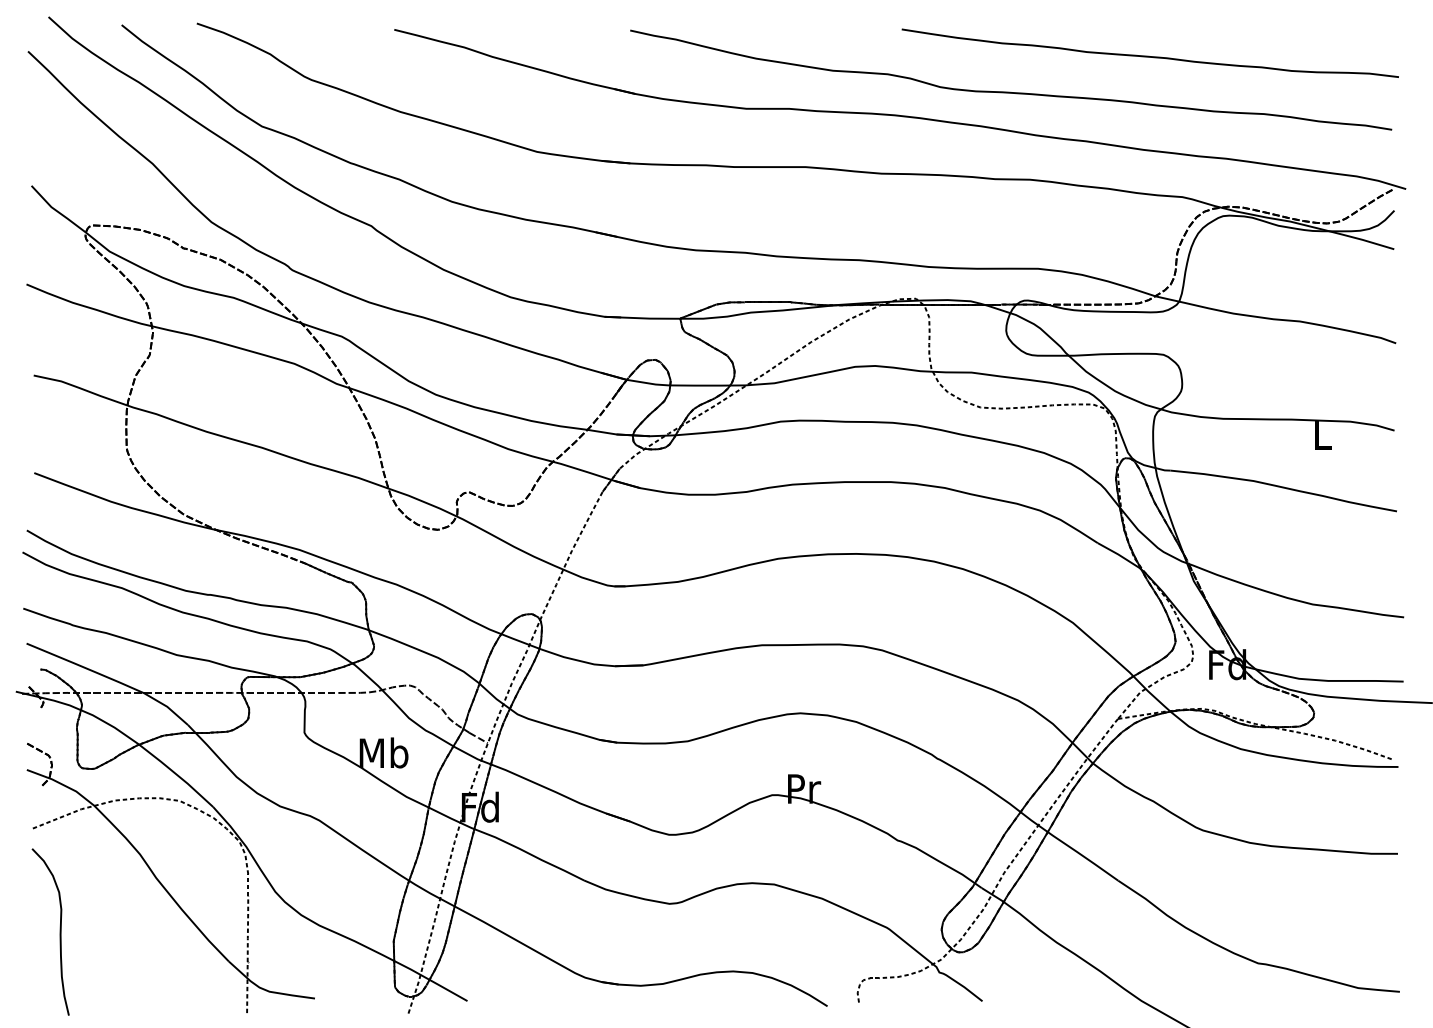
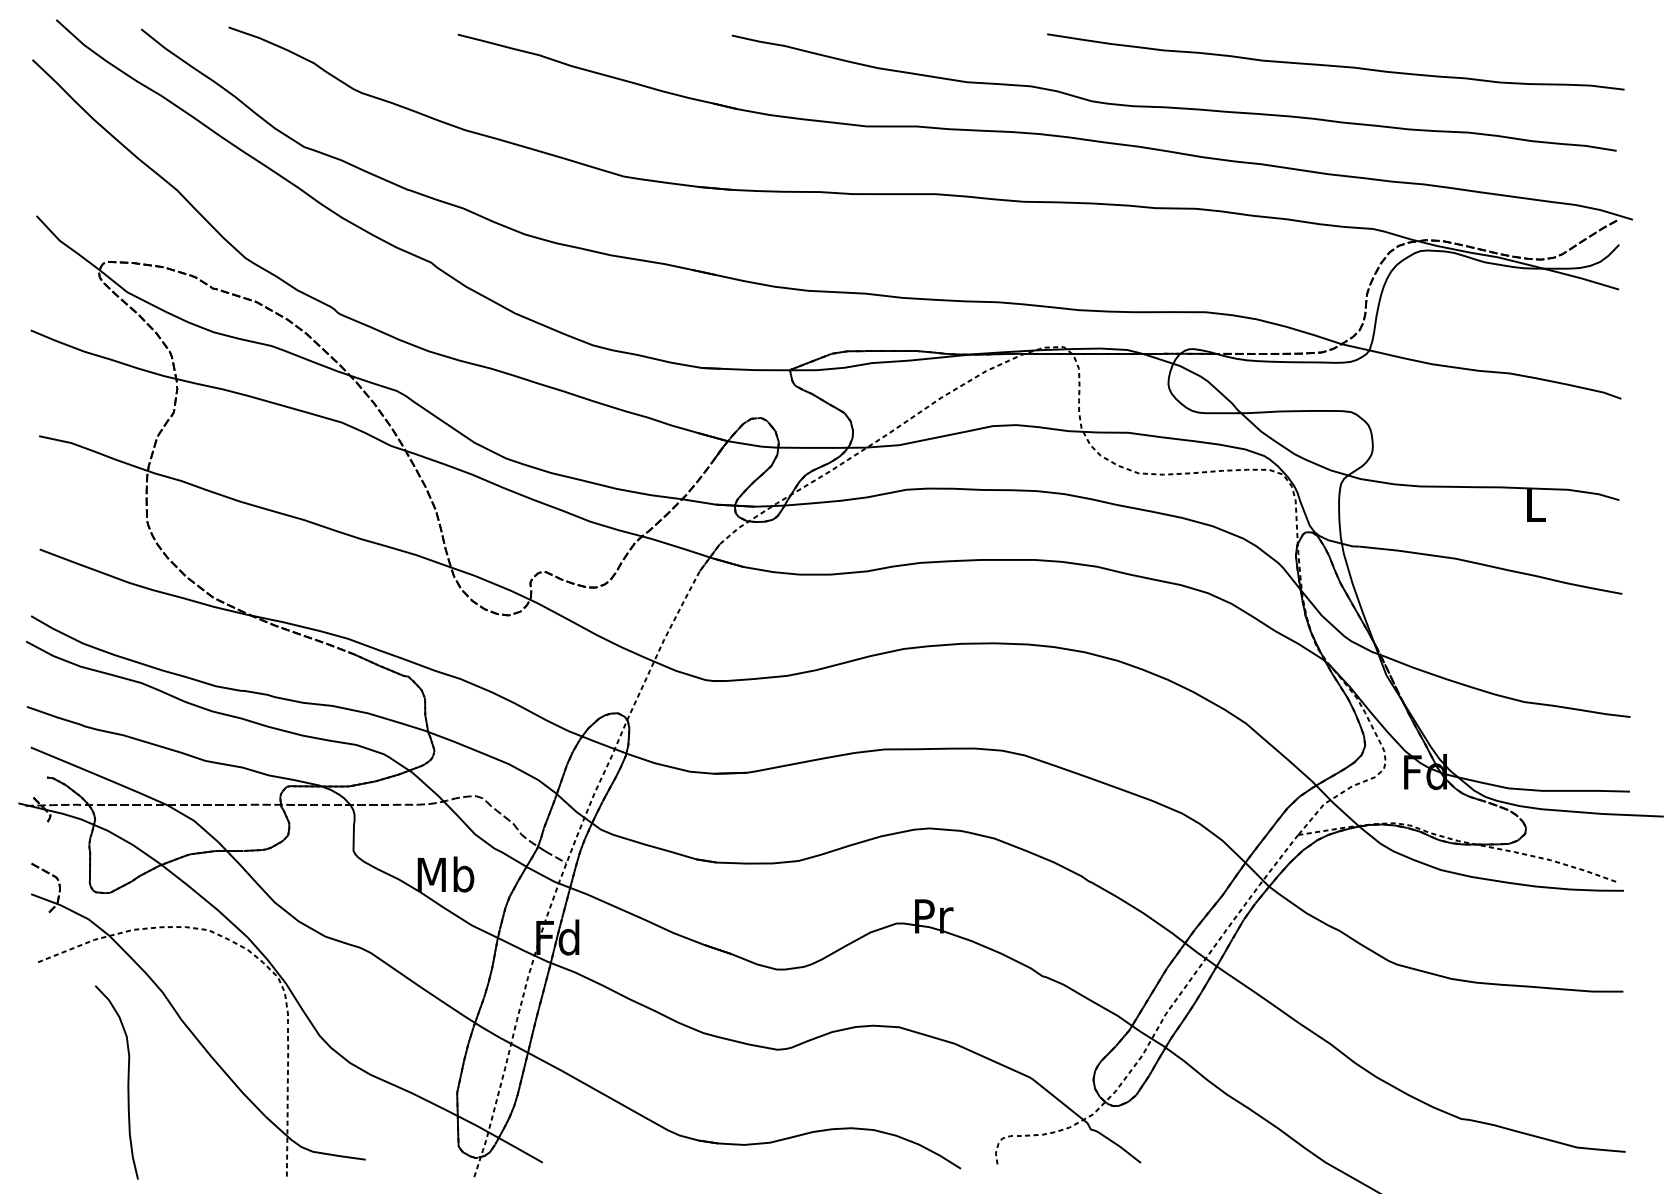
curve: (59, 931) -> (127, 1081), moved

